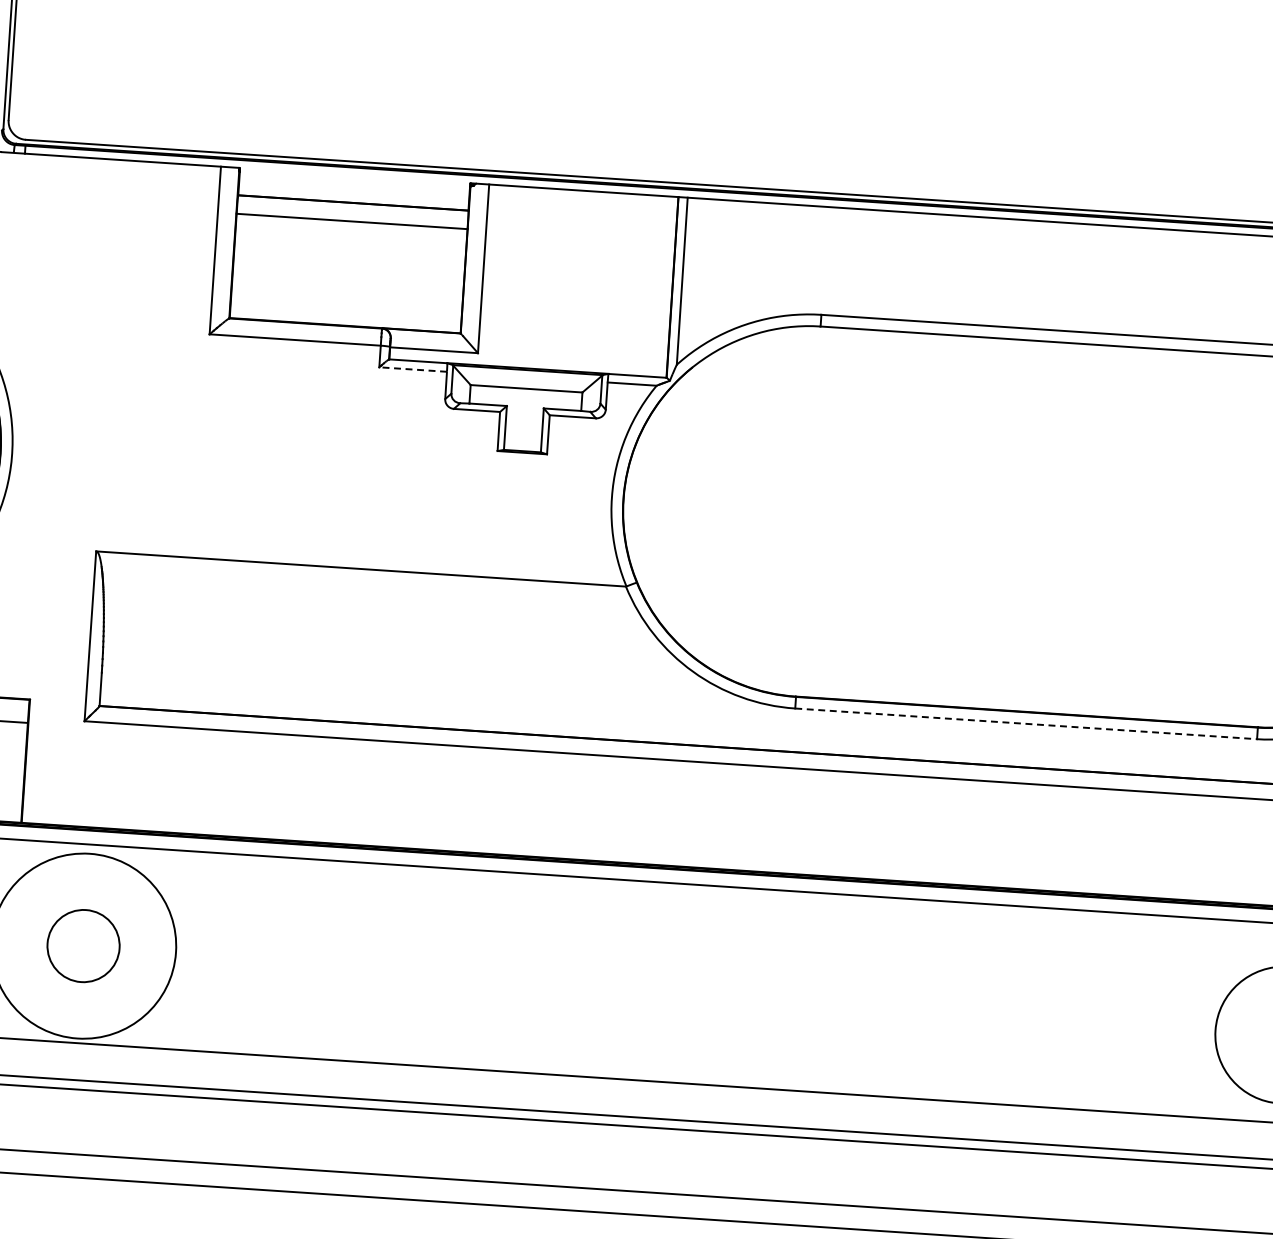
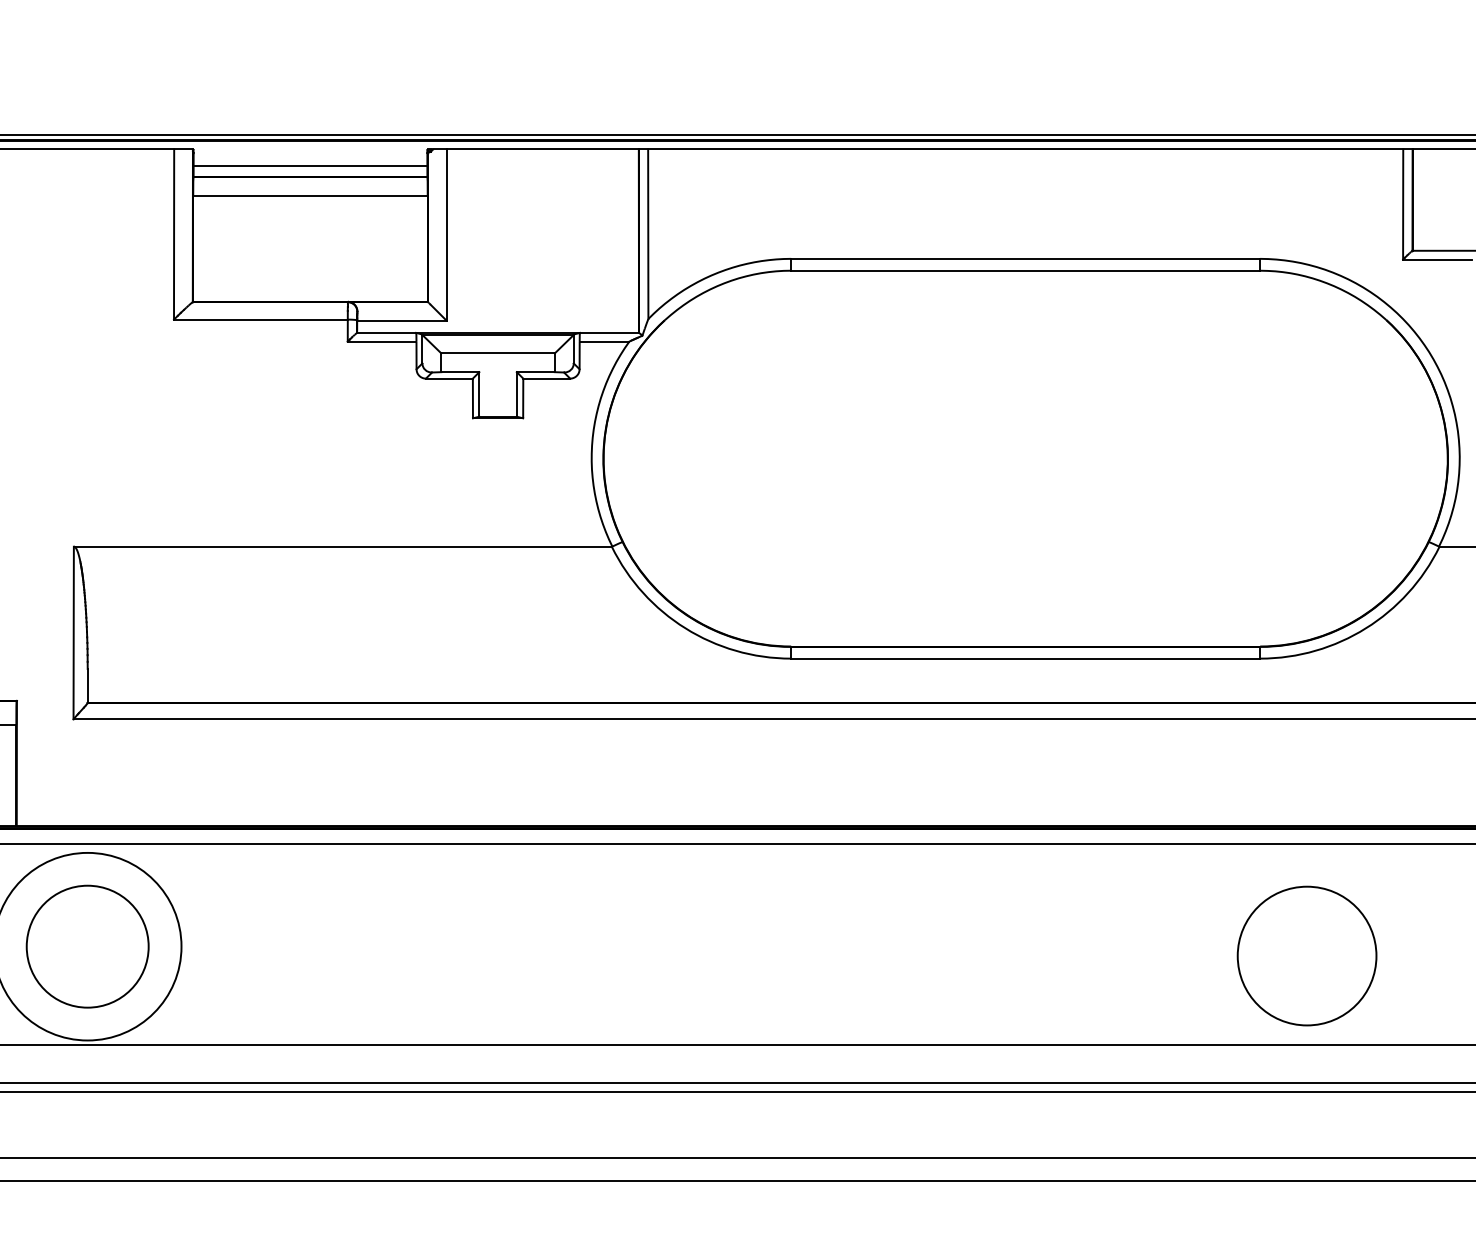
line: (354, 191) -> (310, 165), added
line: (412, 369) -> (381, 341), dashed -> solid
line: (1026, 723) -> (1026, 658), dashed -> solid
circle: (83, 945) -> (87, 946), size x1.67

